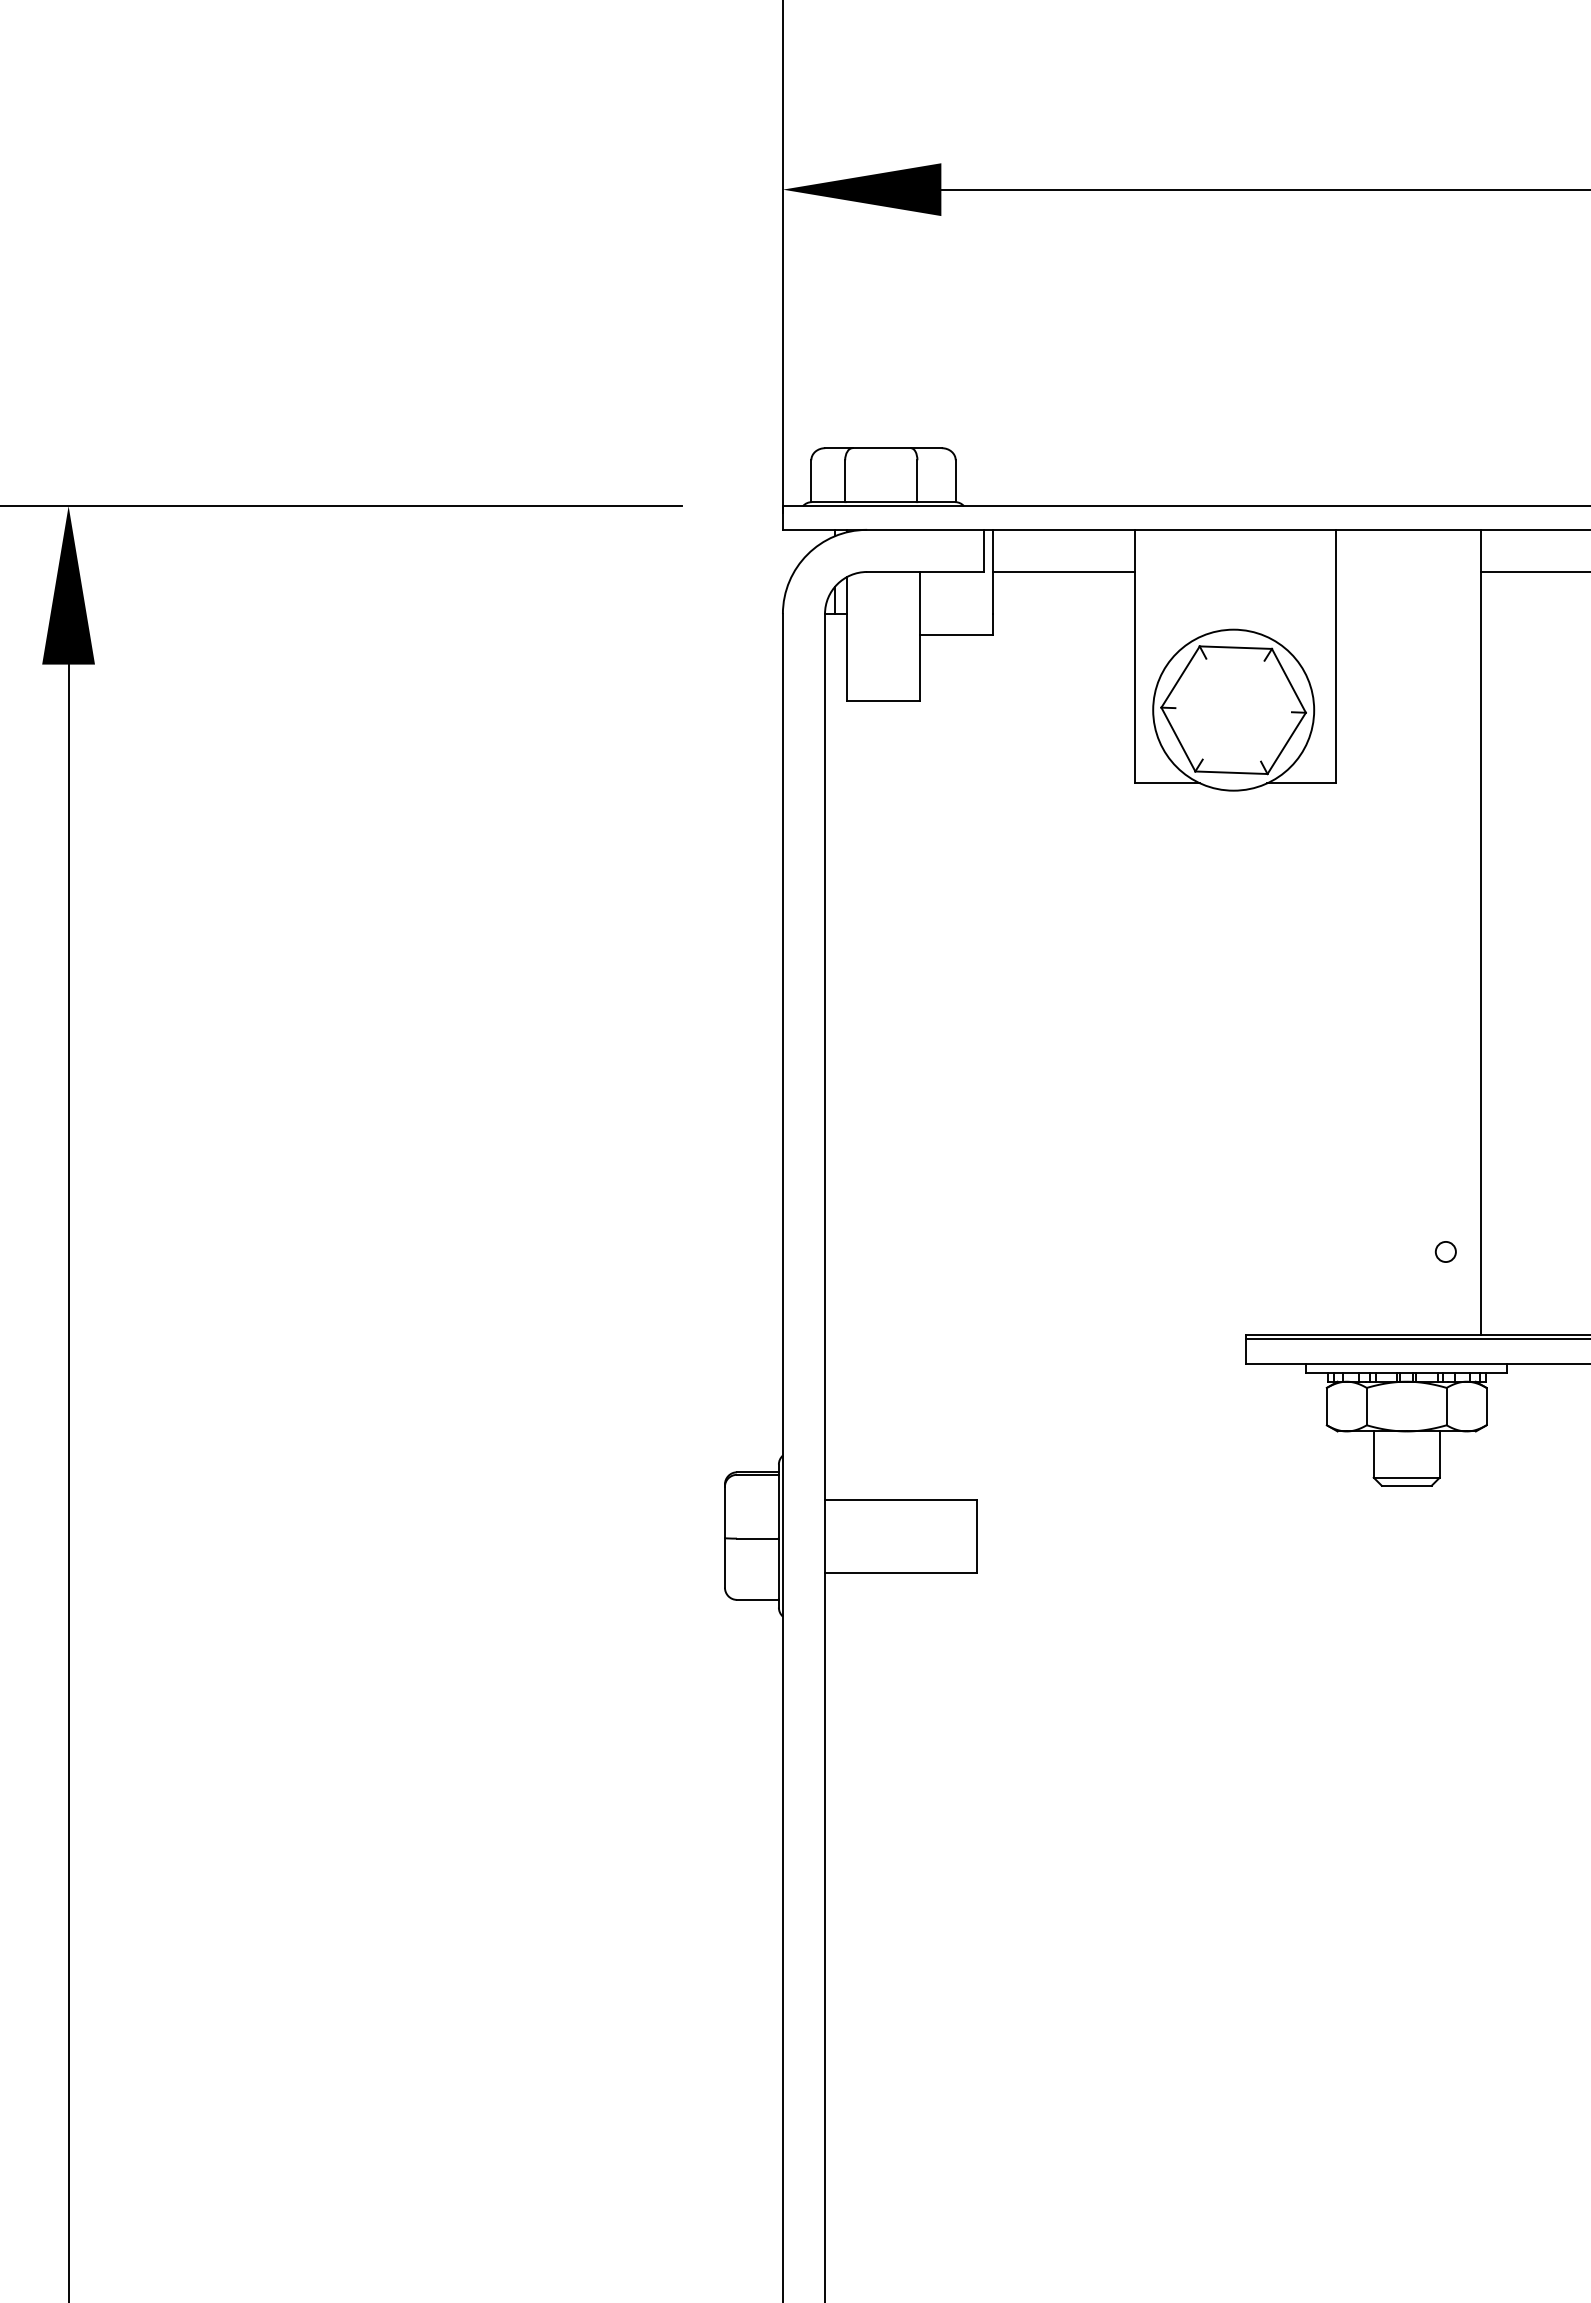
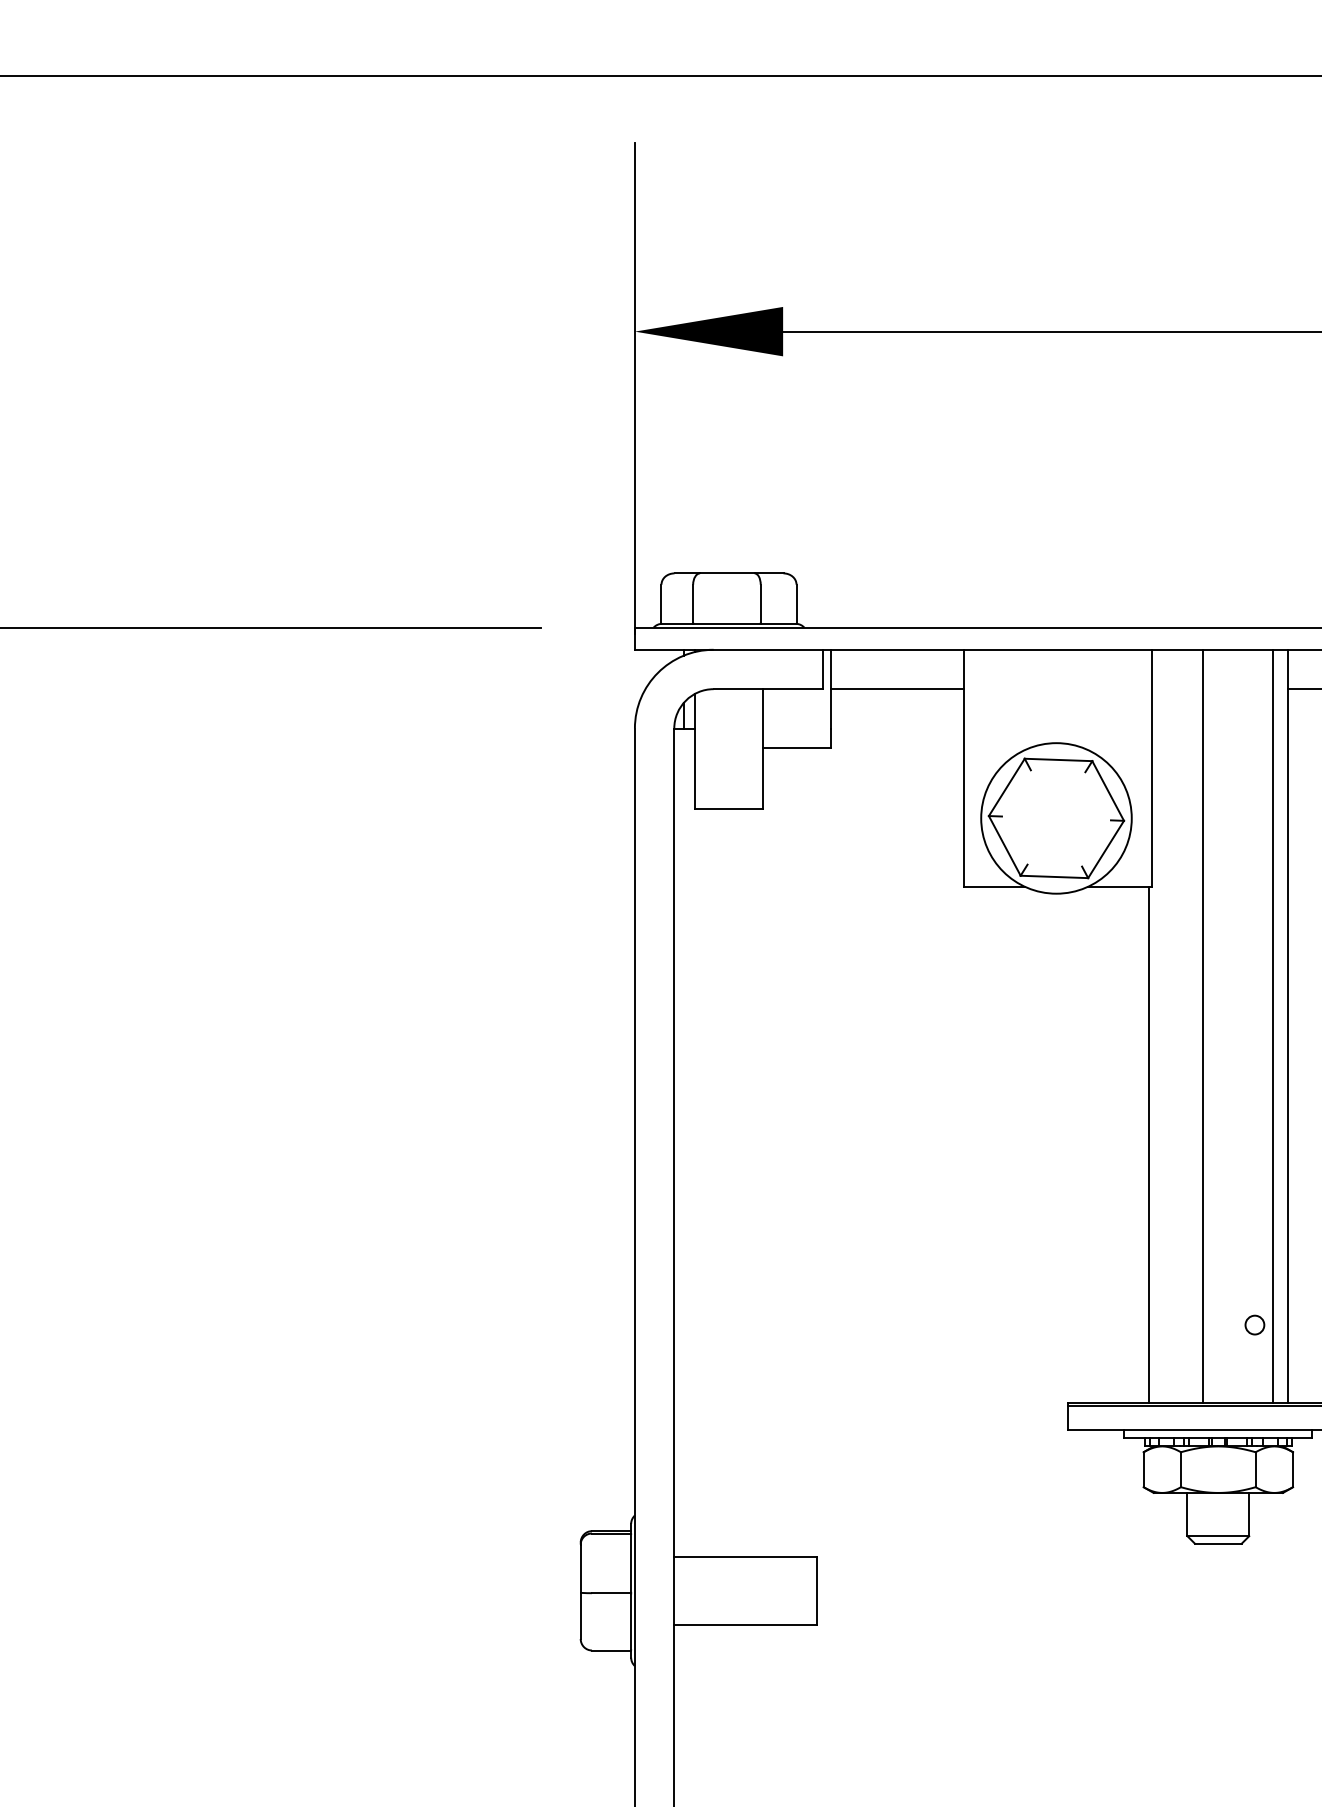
line: (1389, 931) -> (1202, 1025), added
line: (1464, 931) -> (1272, 1025), added
line: (1332, 1058) -> (1148, 1144), added

